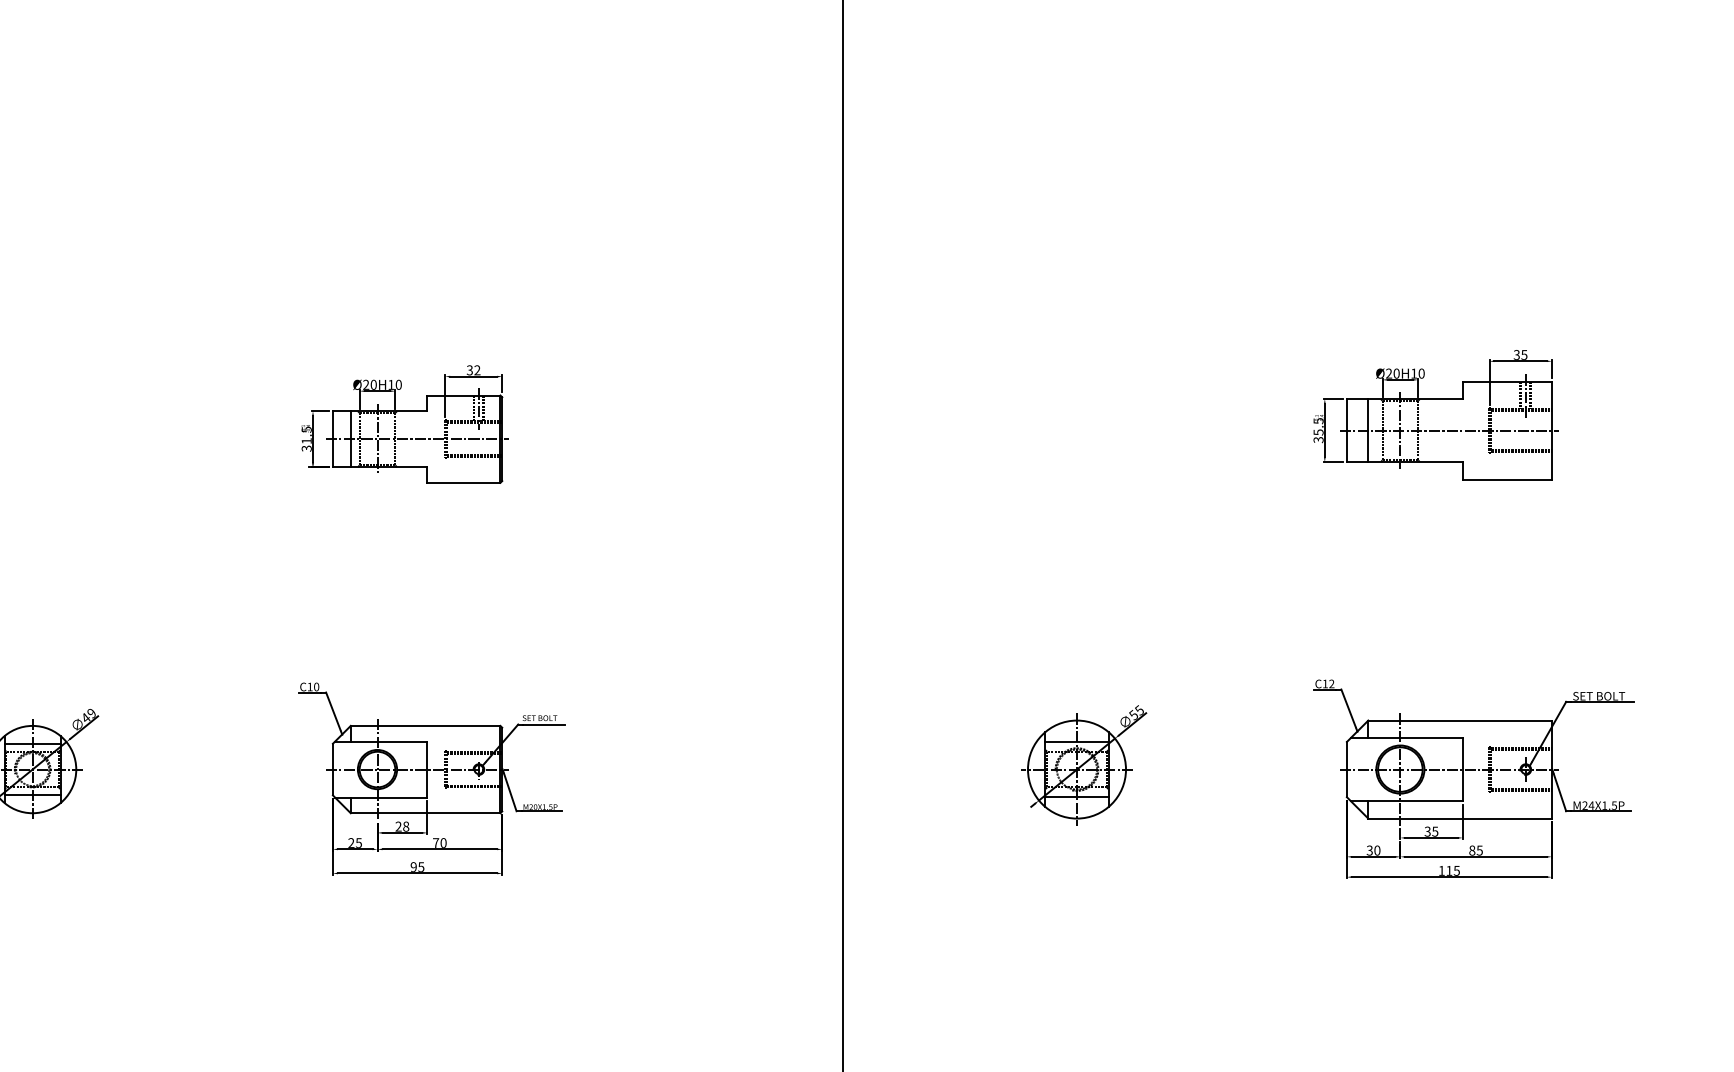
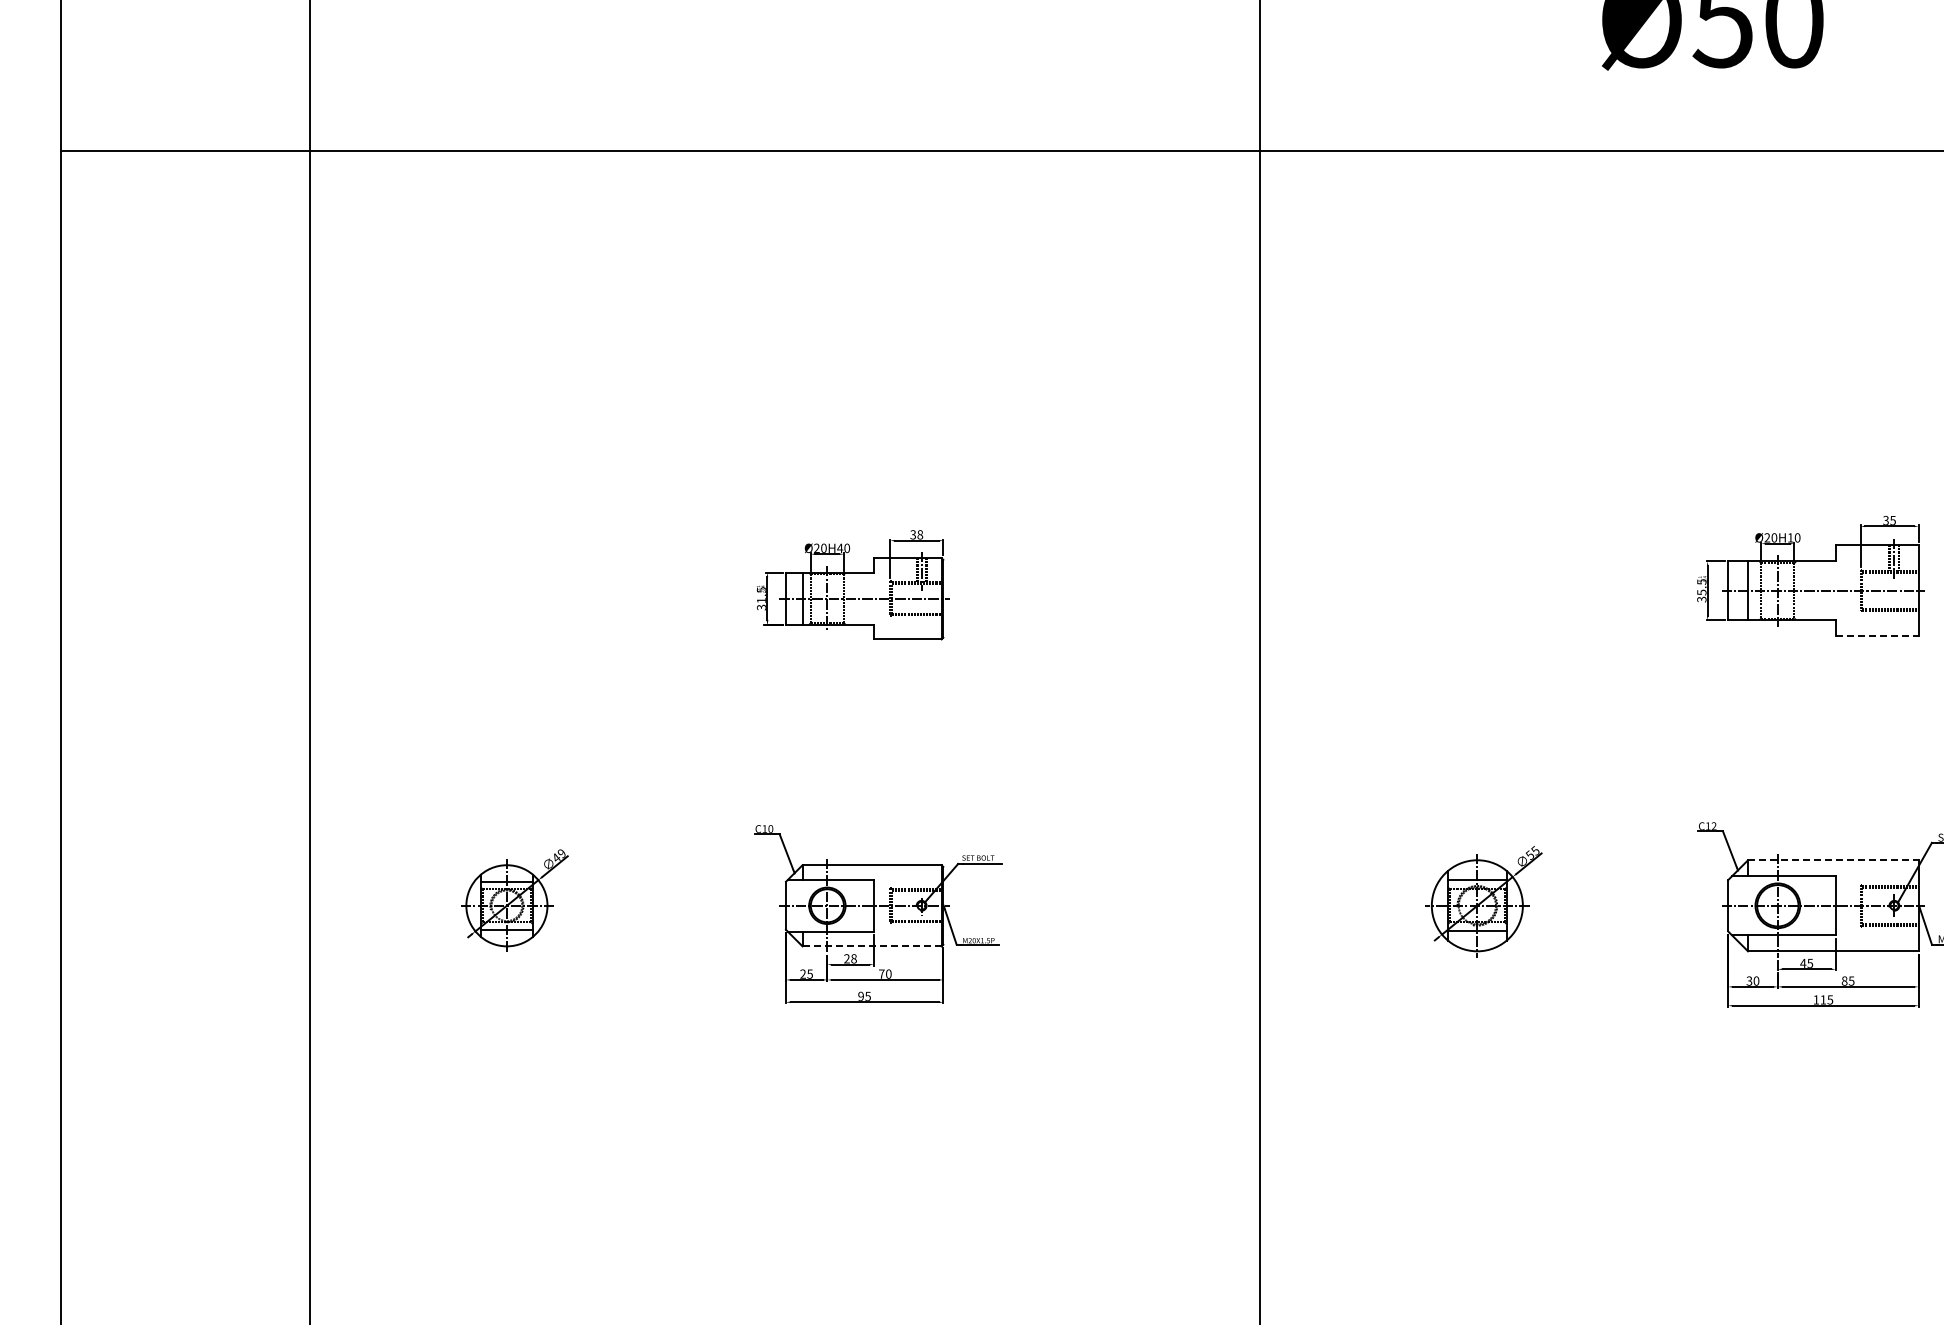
text: (477, 369) -> (920, 534), 32 -> 38
text: (391, 383) -> (840, 547), Ø20H10 -> Ø20H40
line: (1507, 479) -> (1877, 636), solid -> dashed
line: (1460, 720) -> (1833, 860), solid -> dashed
line: (426, 813) -> (872, 946), solid -> dashed
text: (1427, 830) -> (1803, 962), 35 -> 45

